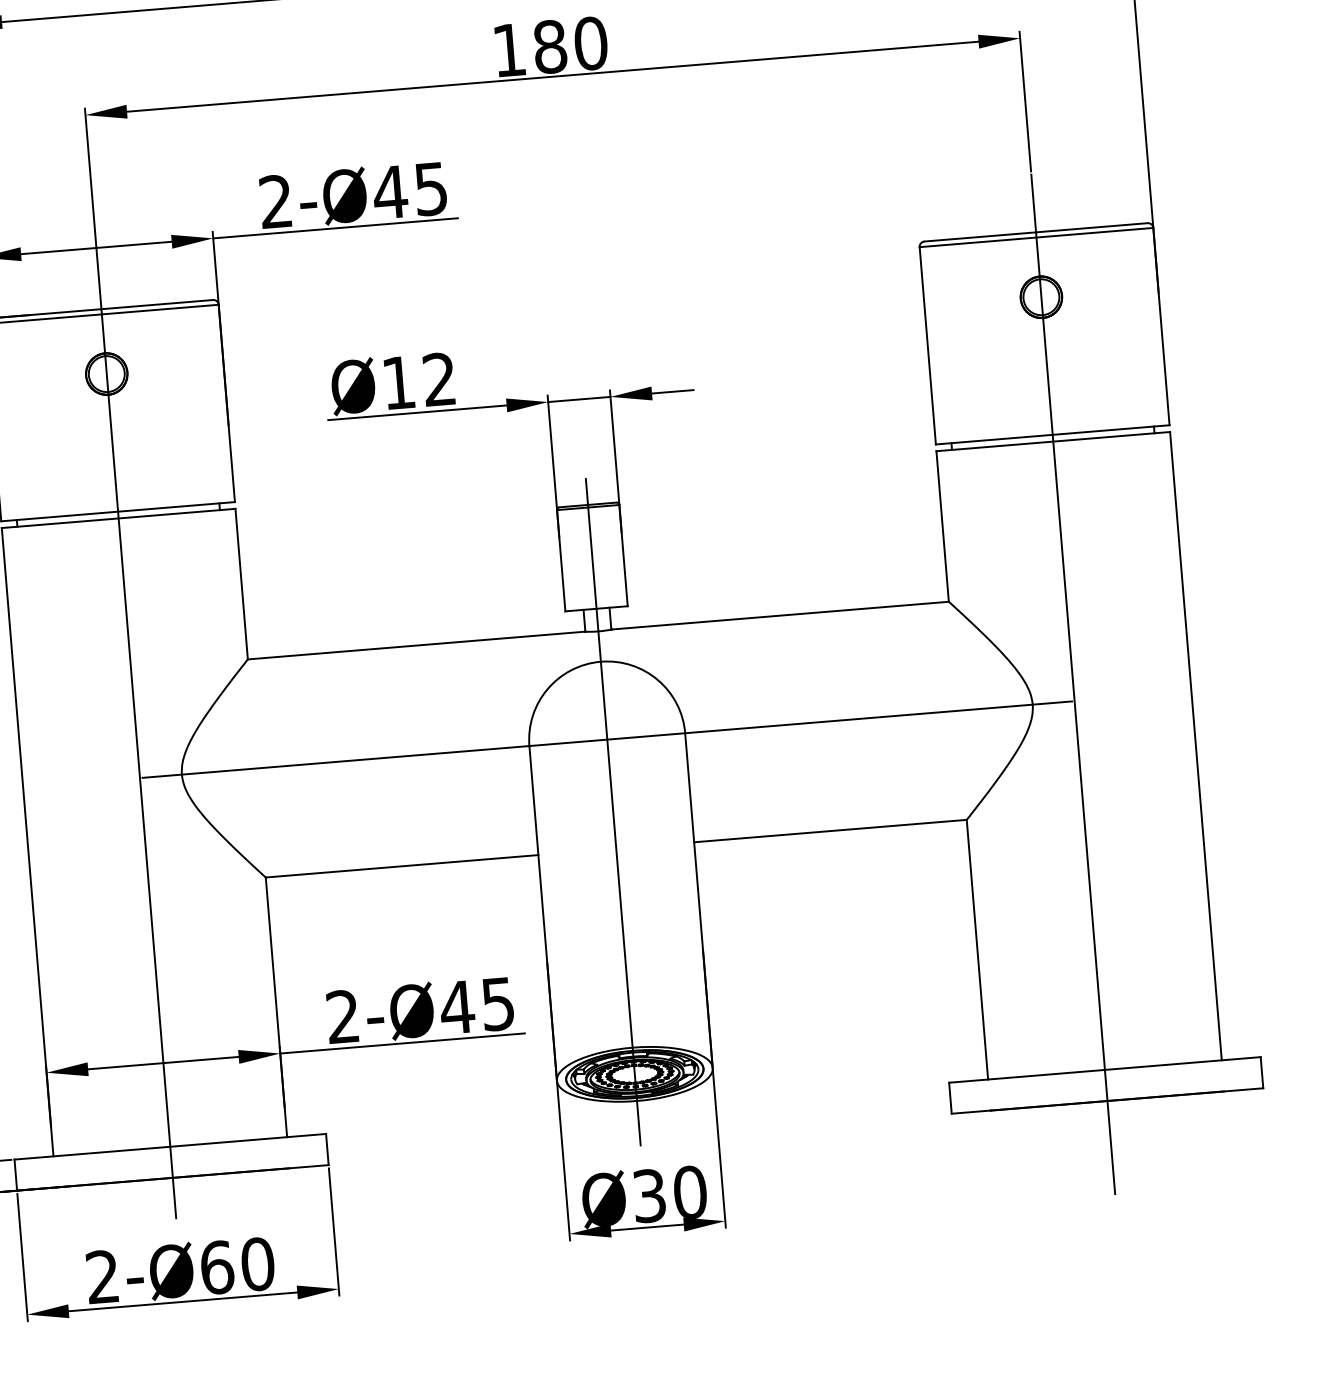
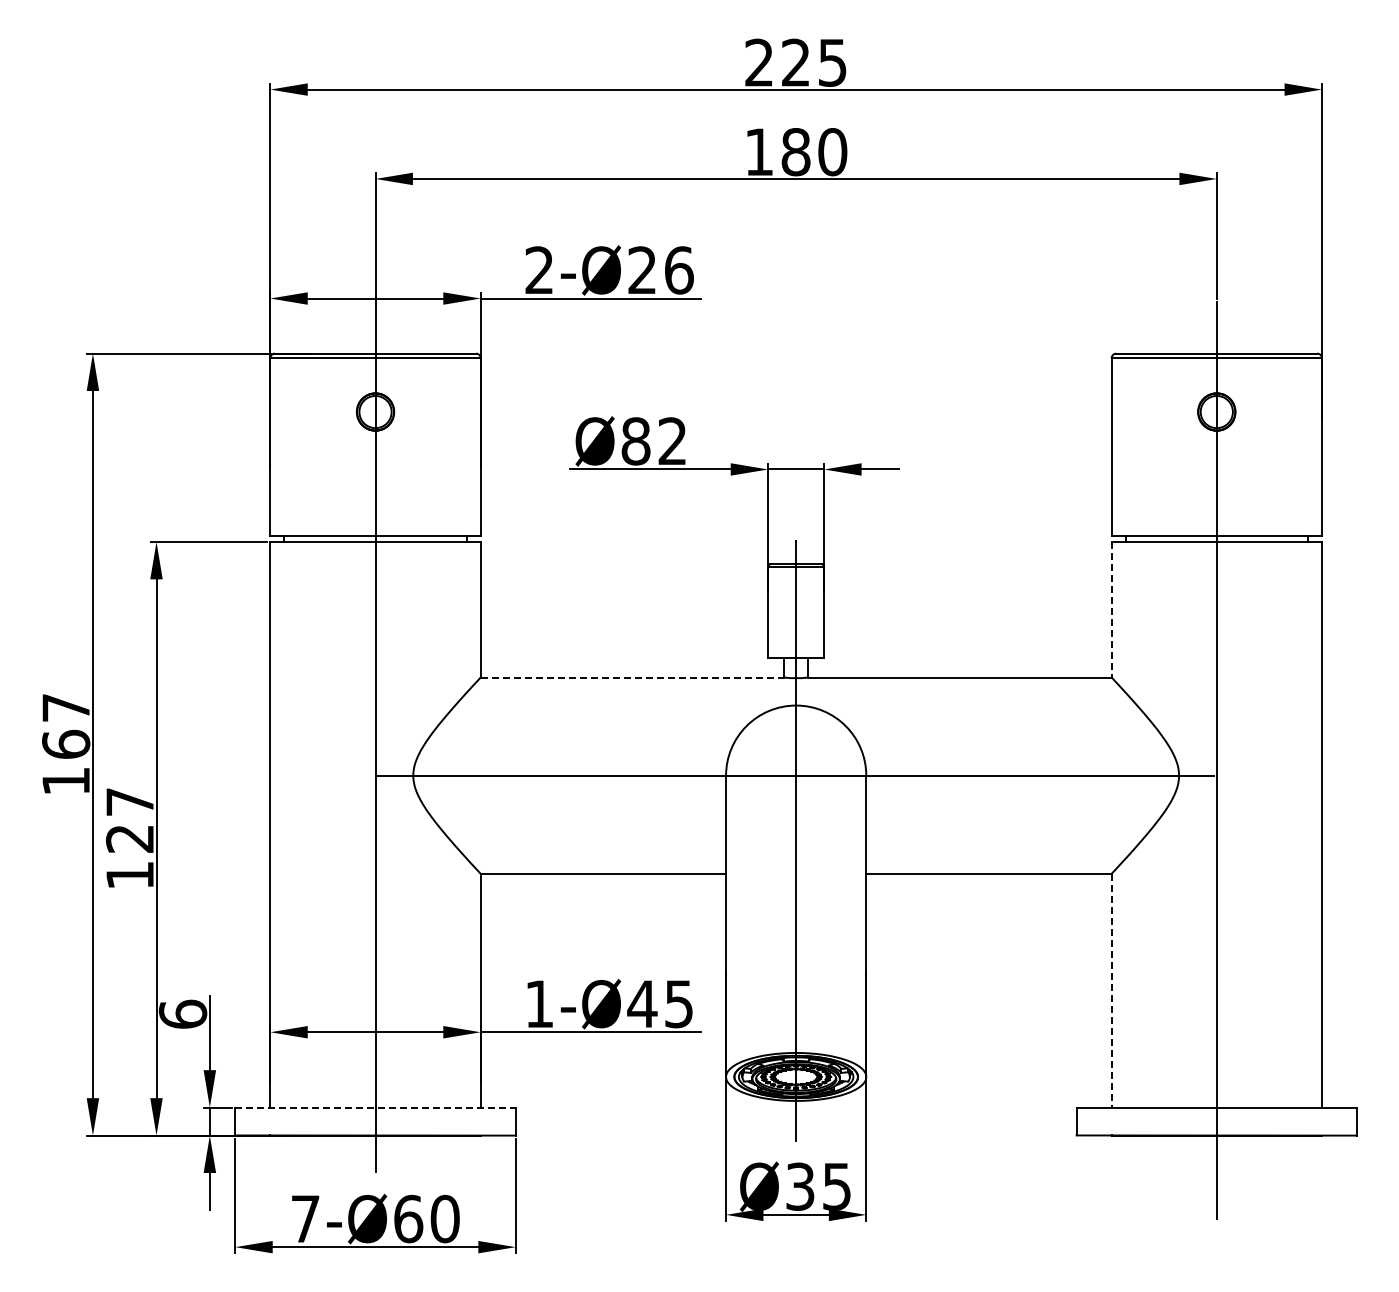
text: (410, 190) -> (660, 270), 2-Ø45 -> 2-Ø26
text: (398, 383) -> (635, 441), Ø12 -> Ø82
line: (942, 526) -> (1111, 609), solid -> dashed
line: (416, 645) -> (632, 677), solid -> dashed
line: (977, 949) -> (1111, 990), solid -> dashed
text: (341, 1016) -> (538, 1003), 2-Ø45 -> 1-Ø45
line: (171, 1146) -> (376, 1107), solid -> dashed
text: (689, 1192) -> (836, 1186), Ø30 -> Ø35
text: (102, 1276) -> (305, 1218), 2-Ø60 -> 7-Ø60

